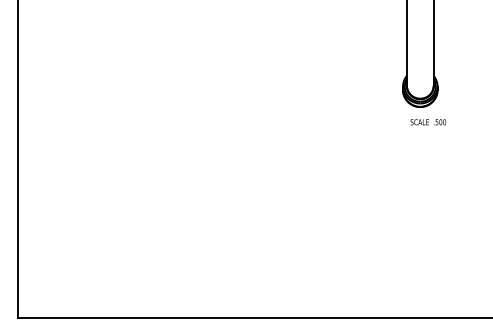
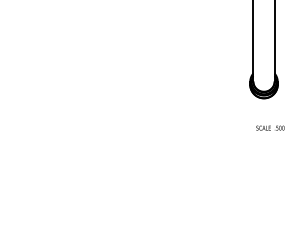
text: (428, 122) -> (270, 128), moved

